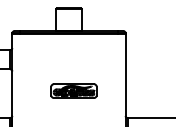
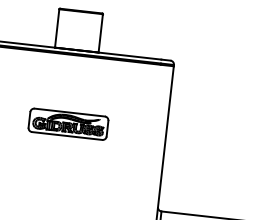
part: (73, 90) -> (67, 123), moved

